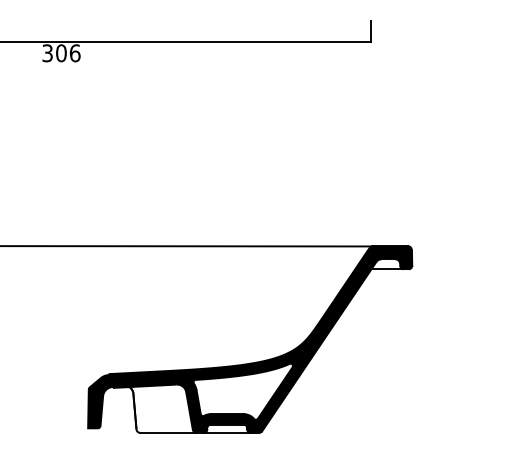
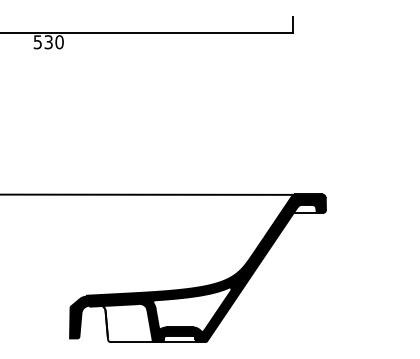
text: (61, 53) -> (48, 42), 306 -> 530

